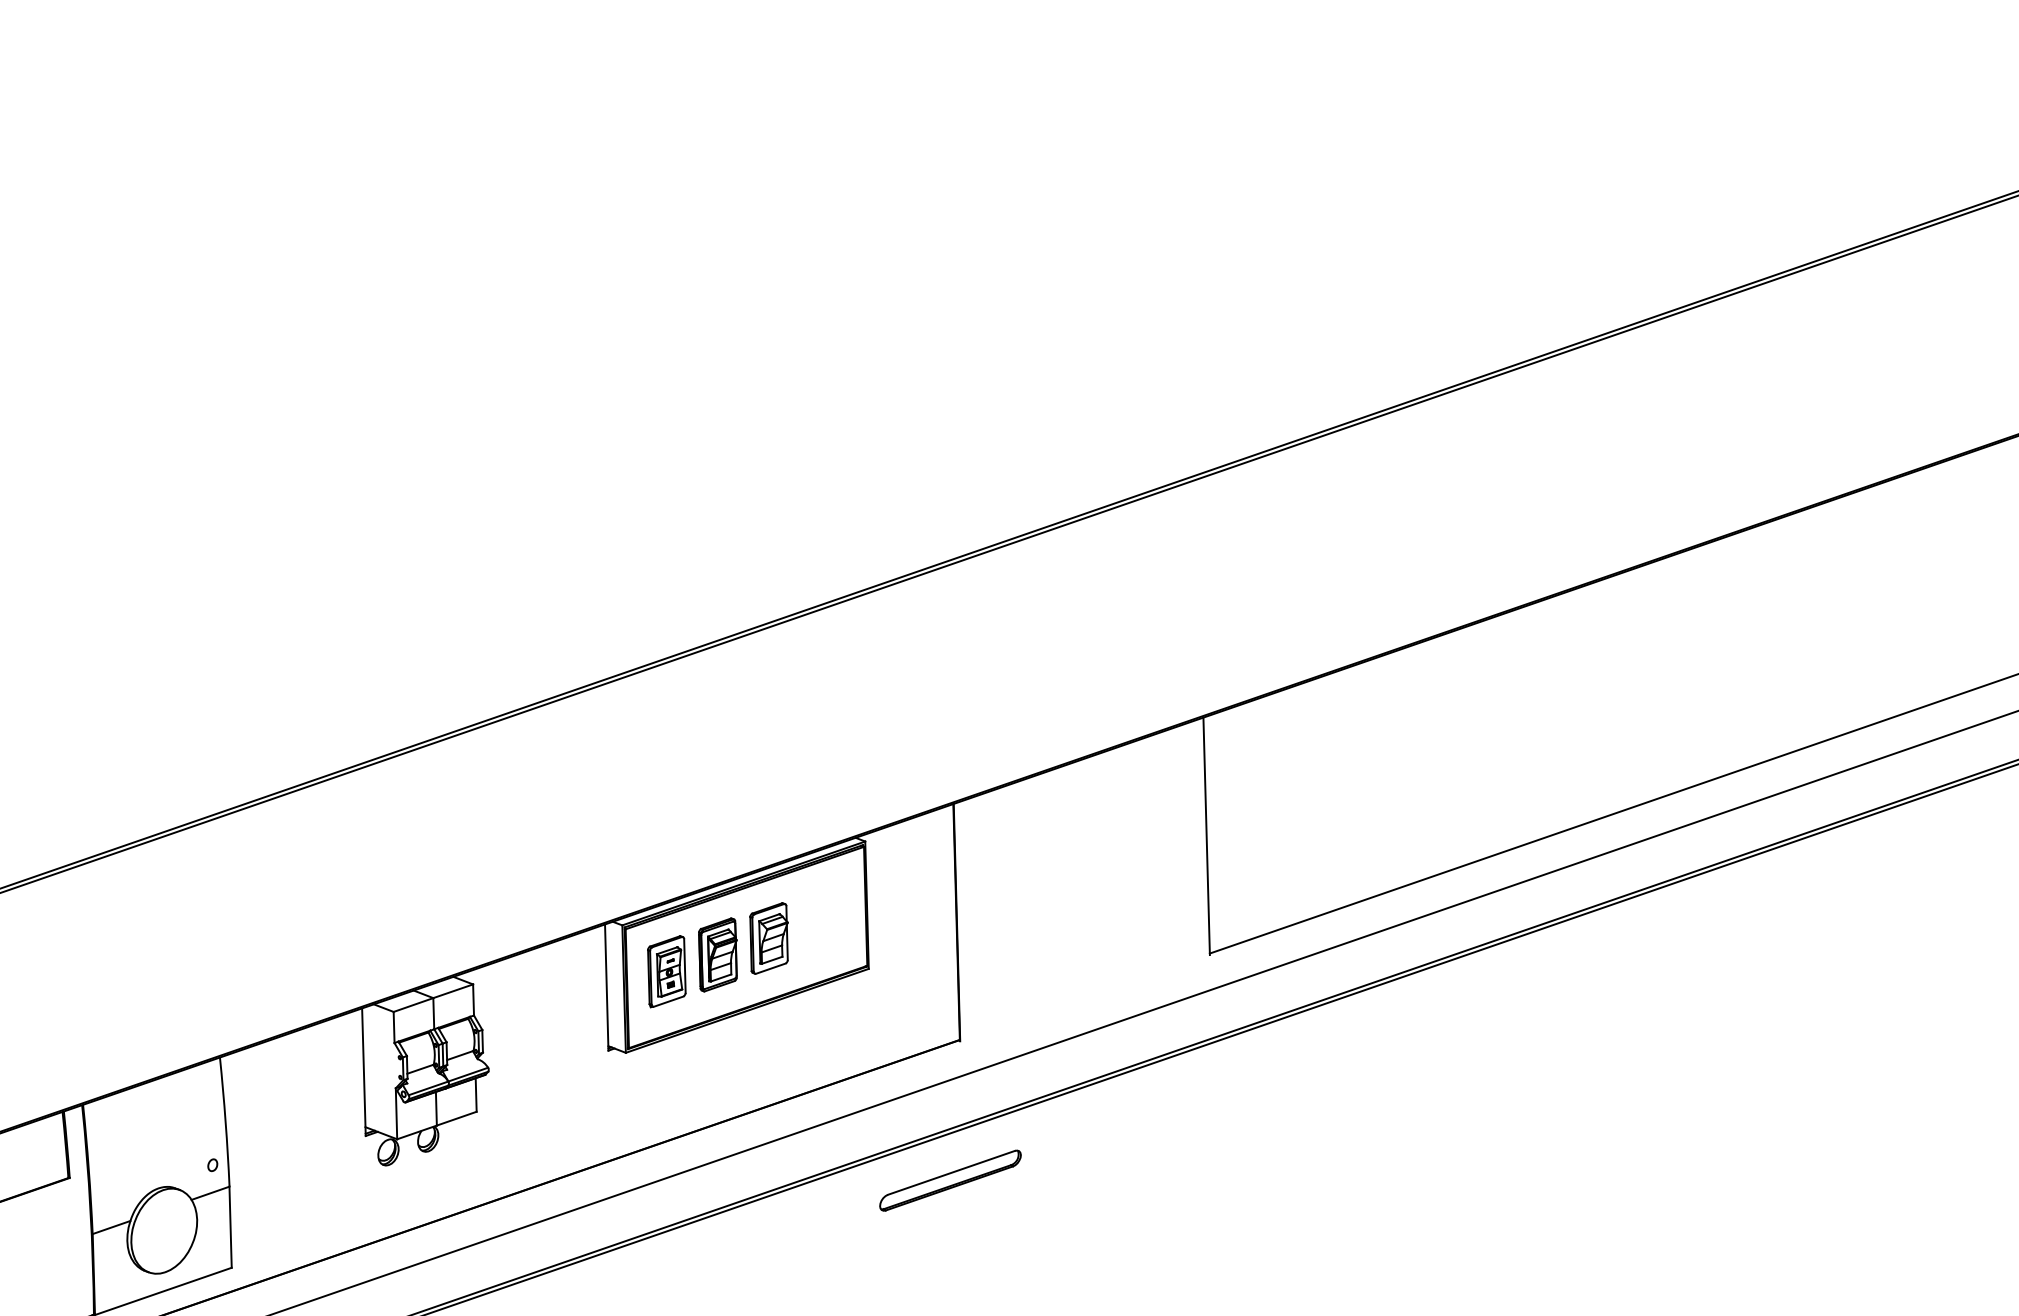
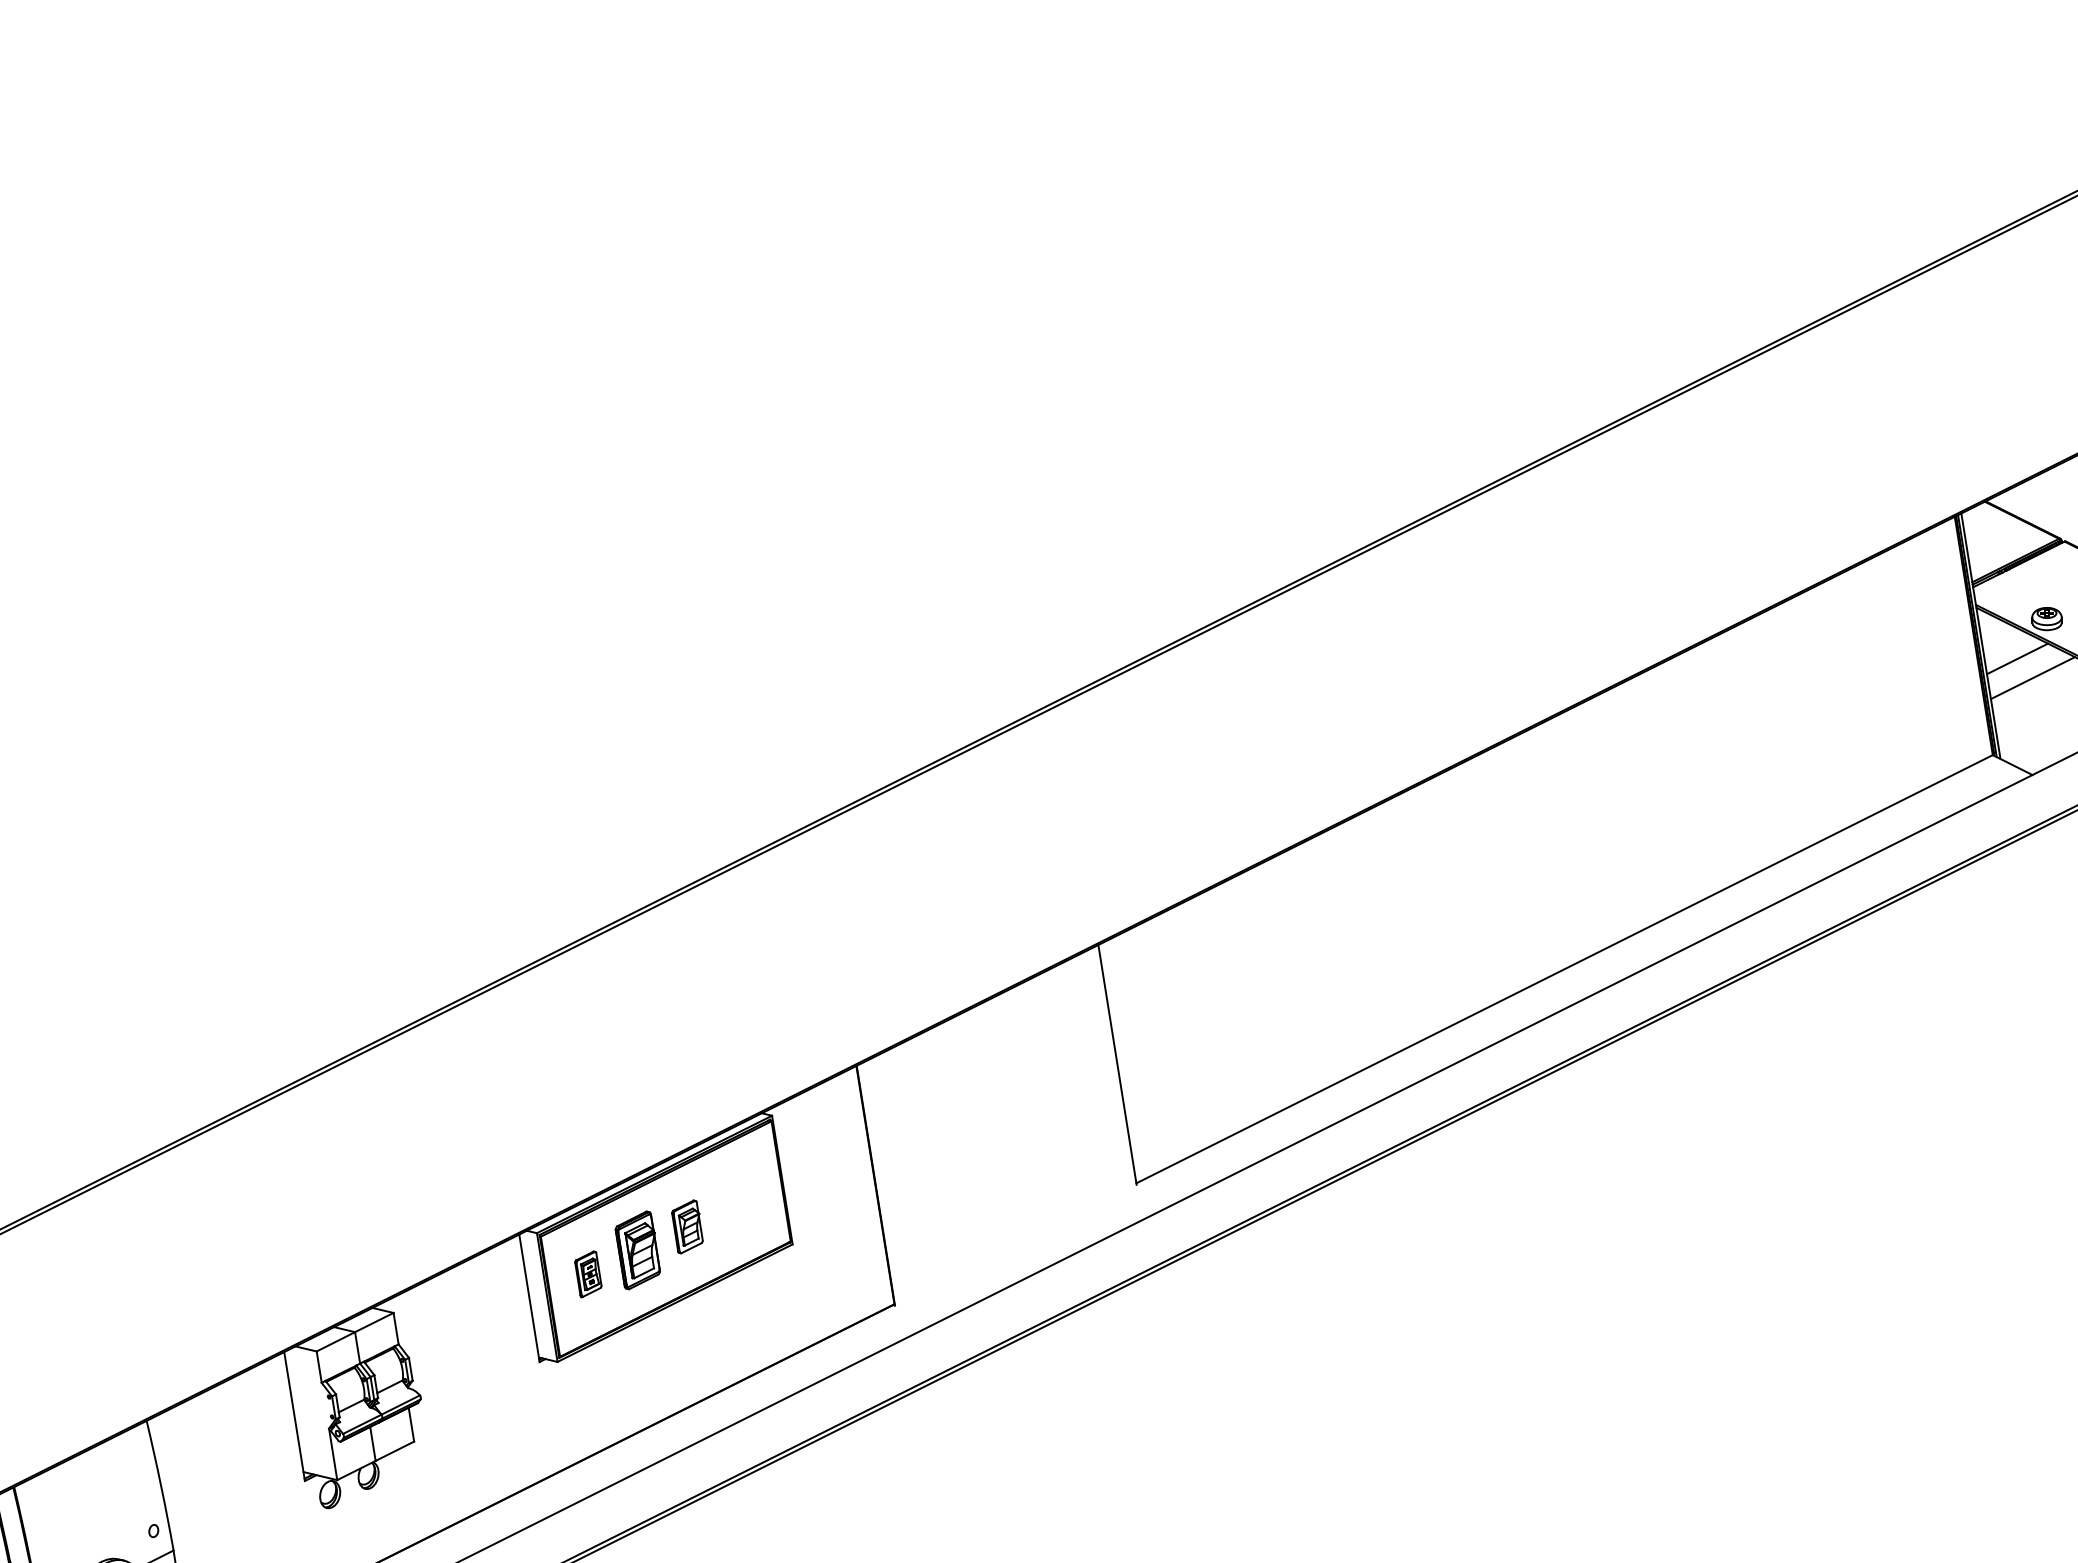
part: (769, 938) -> (687, 1226), size x0.7
part: (667, 972) -> (588, 1274), size x0.6
part: (950, 1179) -> (903, 1447), removed

